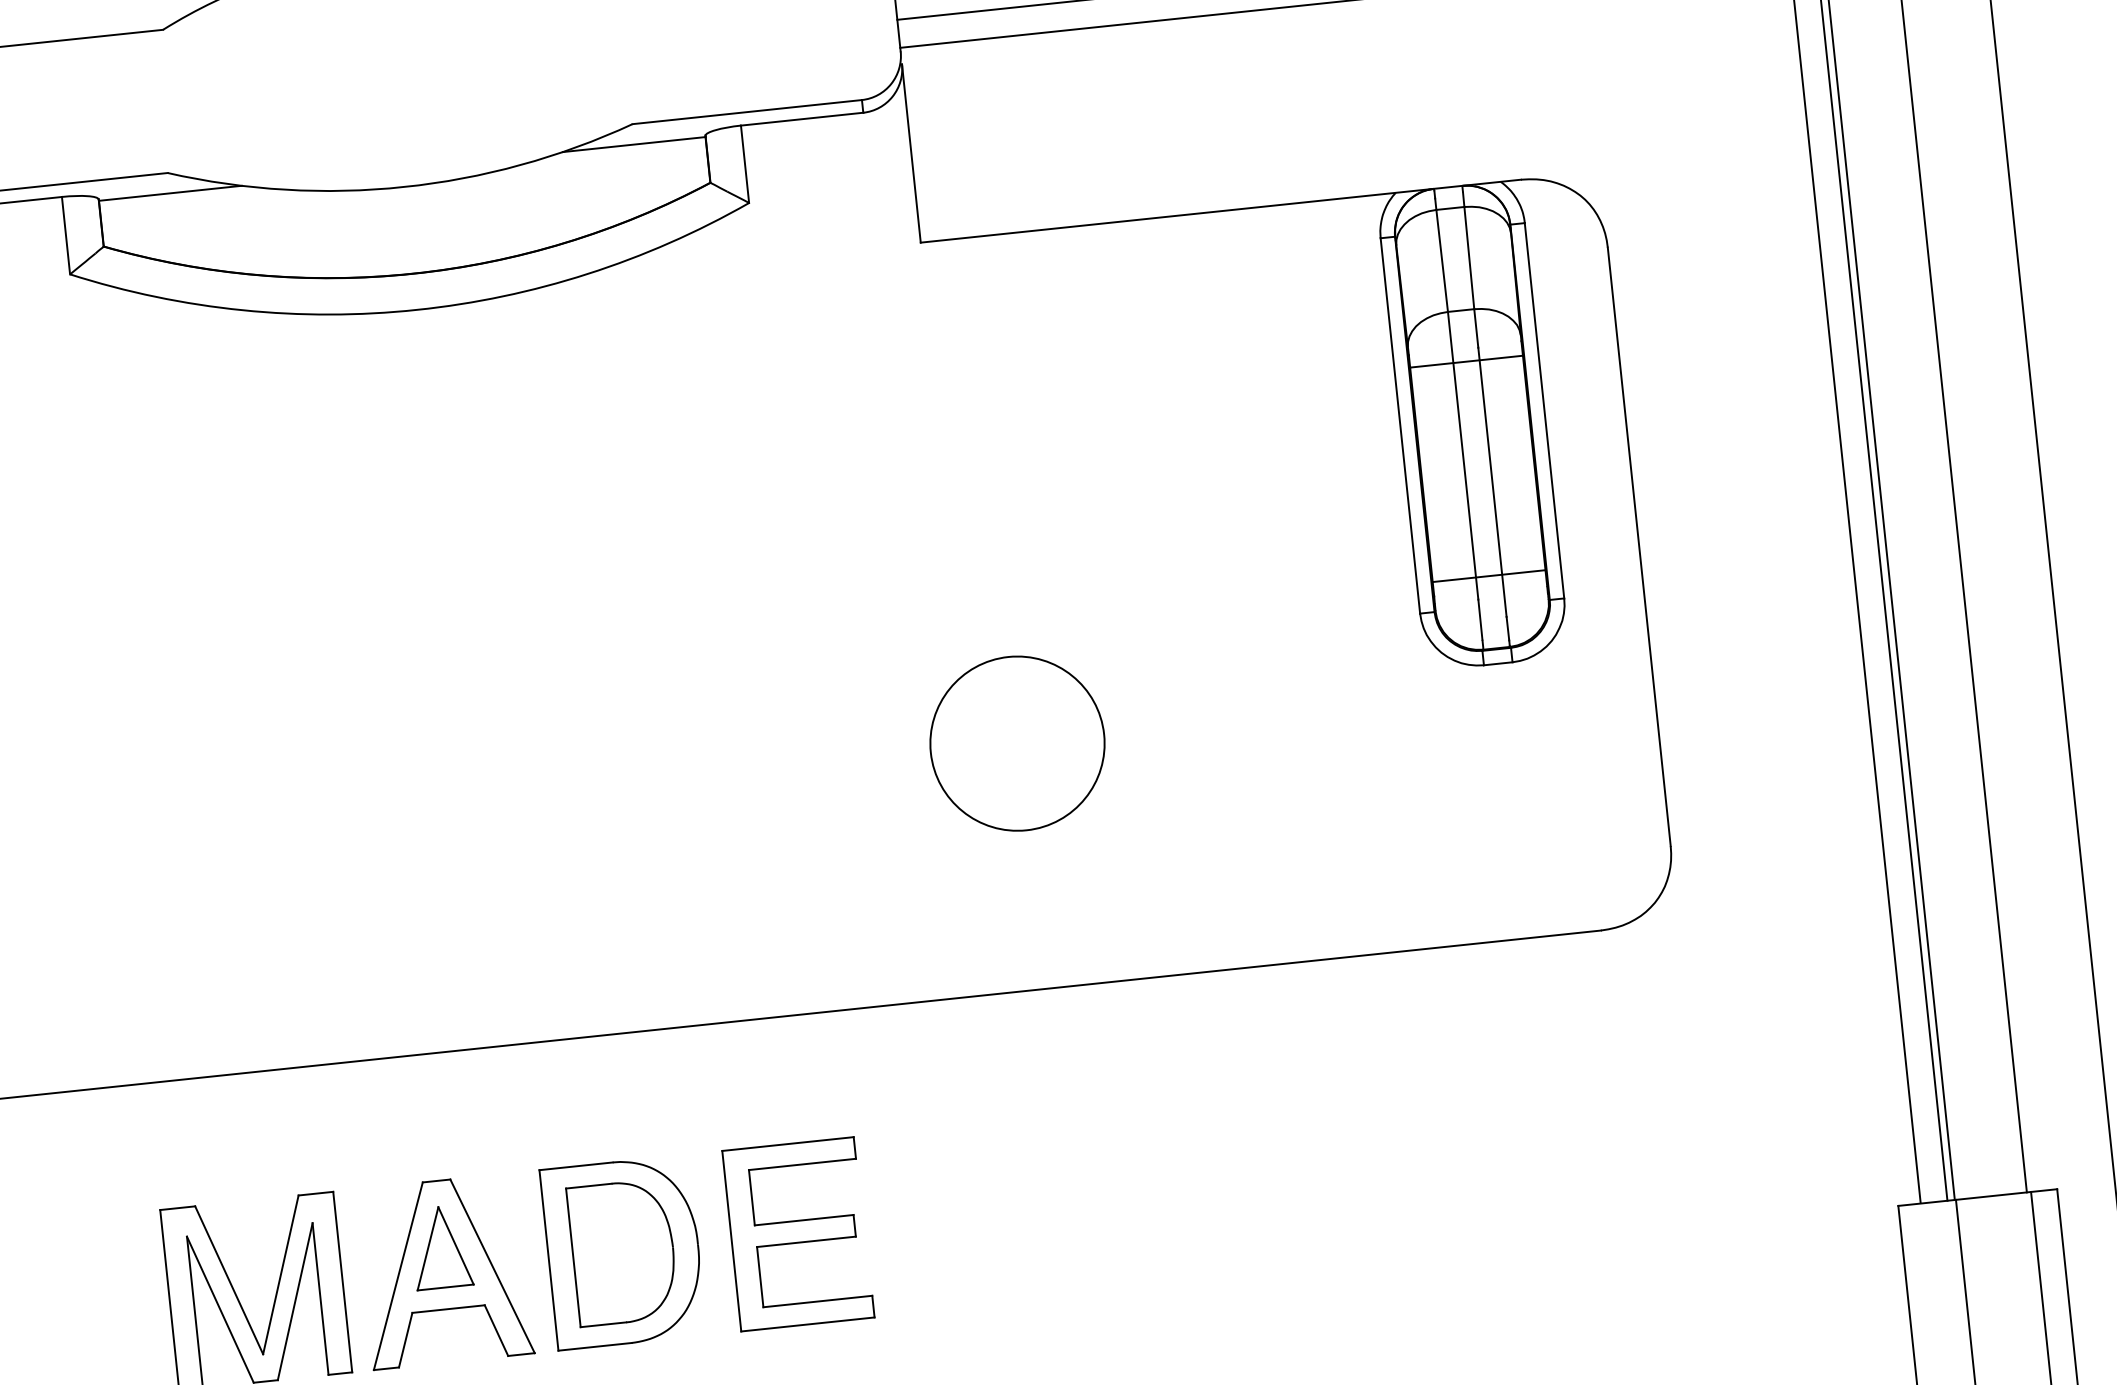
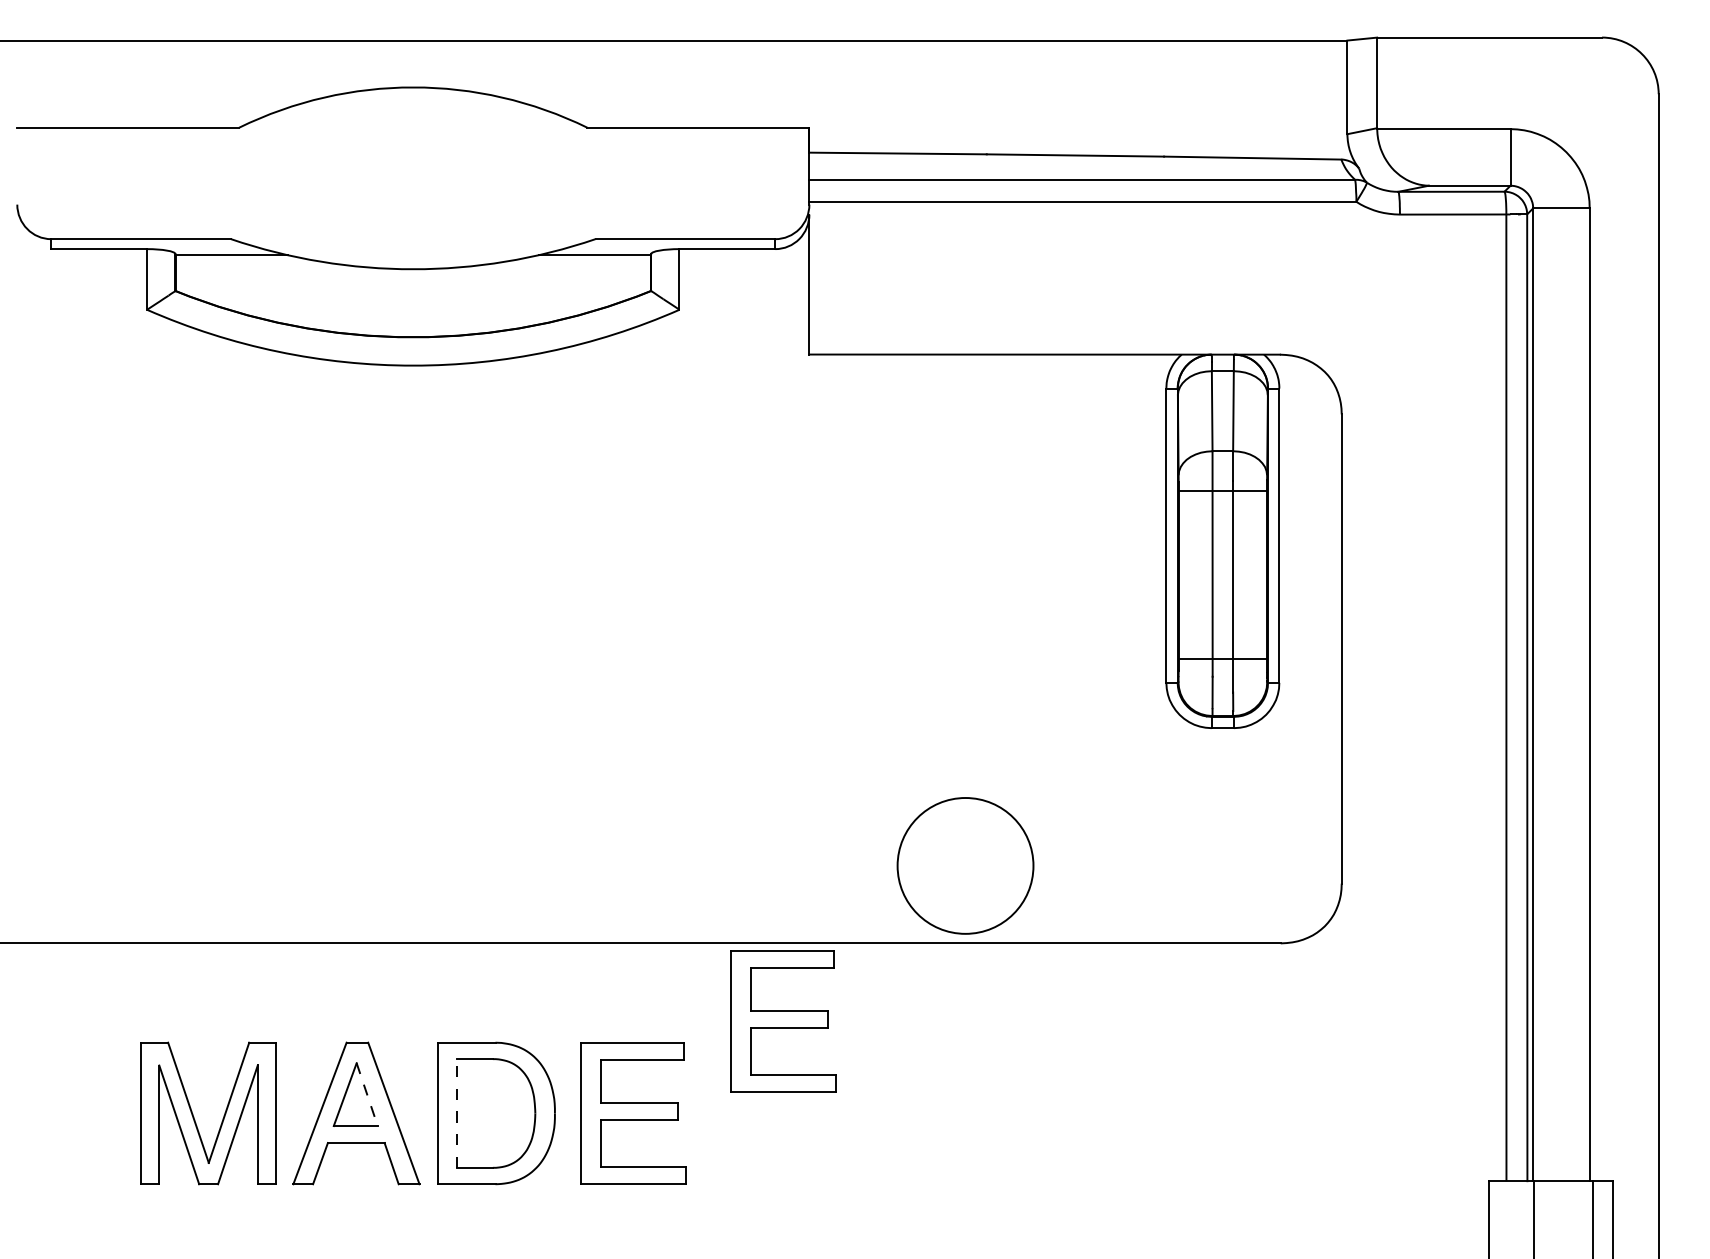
circle: (1017, 743) -> (965, 865), moved
part: (977, 1096) -> (783, 1021), added
line: (456, 1246) -> (367, 1095), solid -> dashed
line: (573, 1256) -> (457, 1112), solid -> dashed

